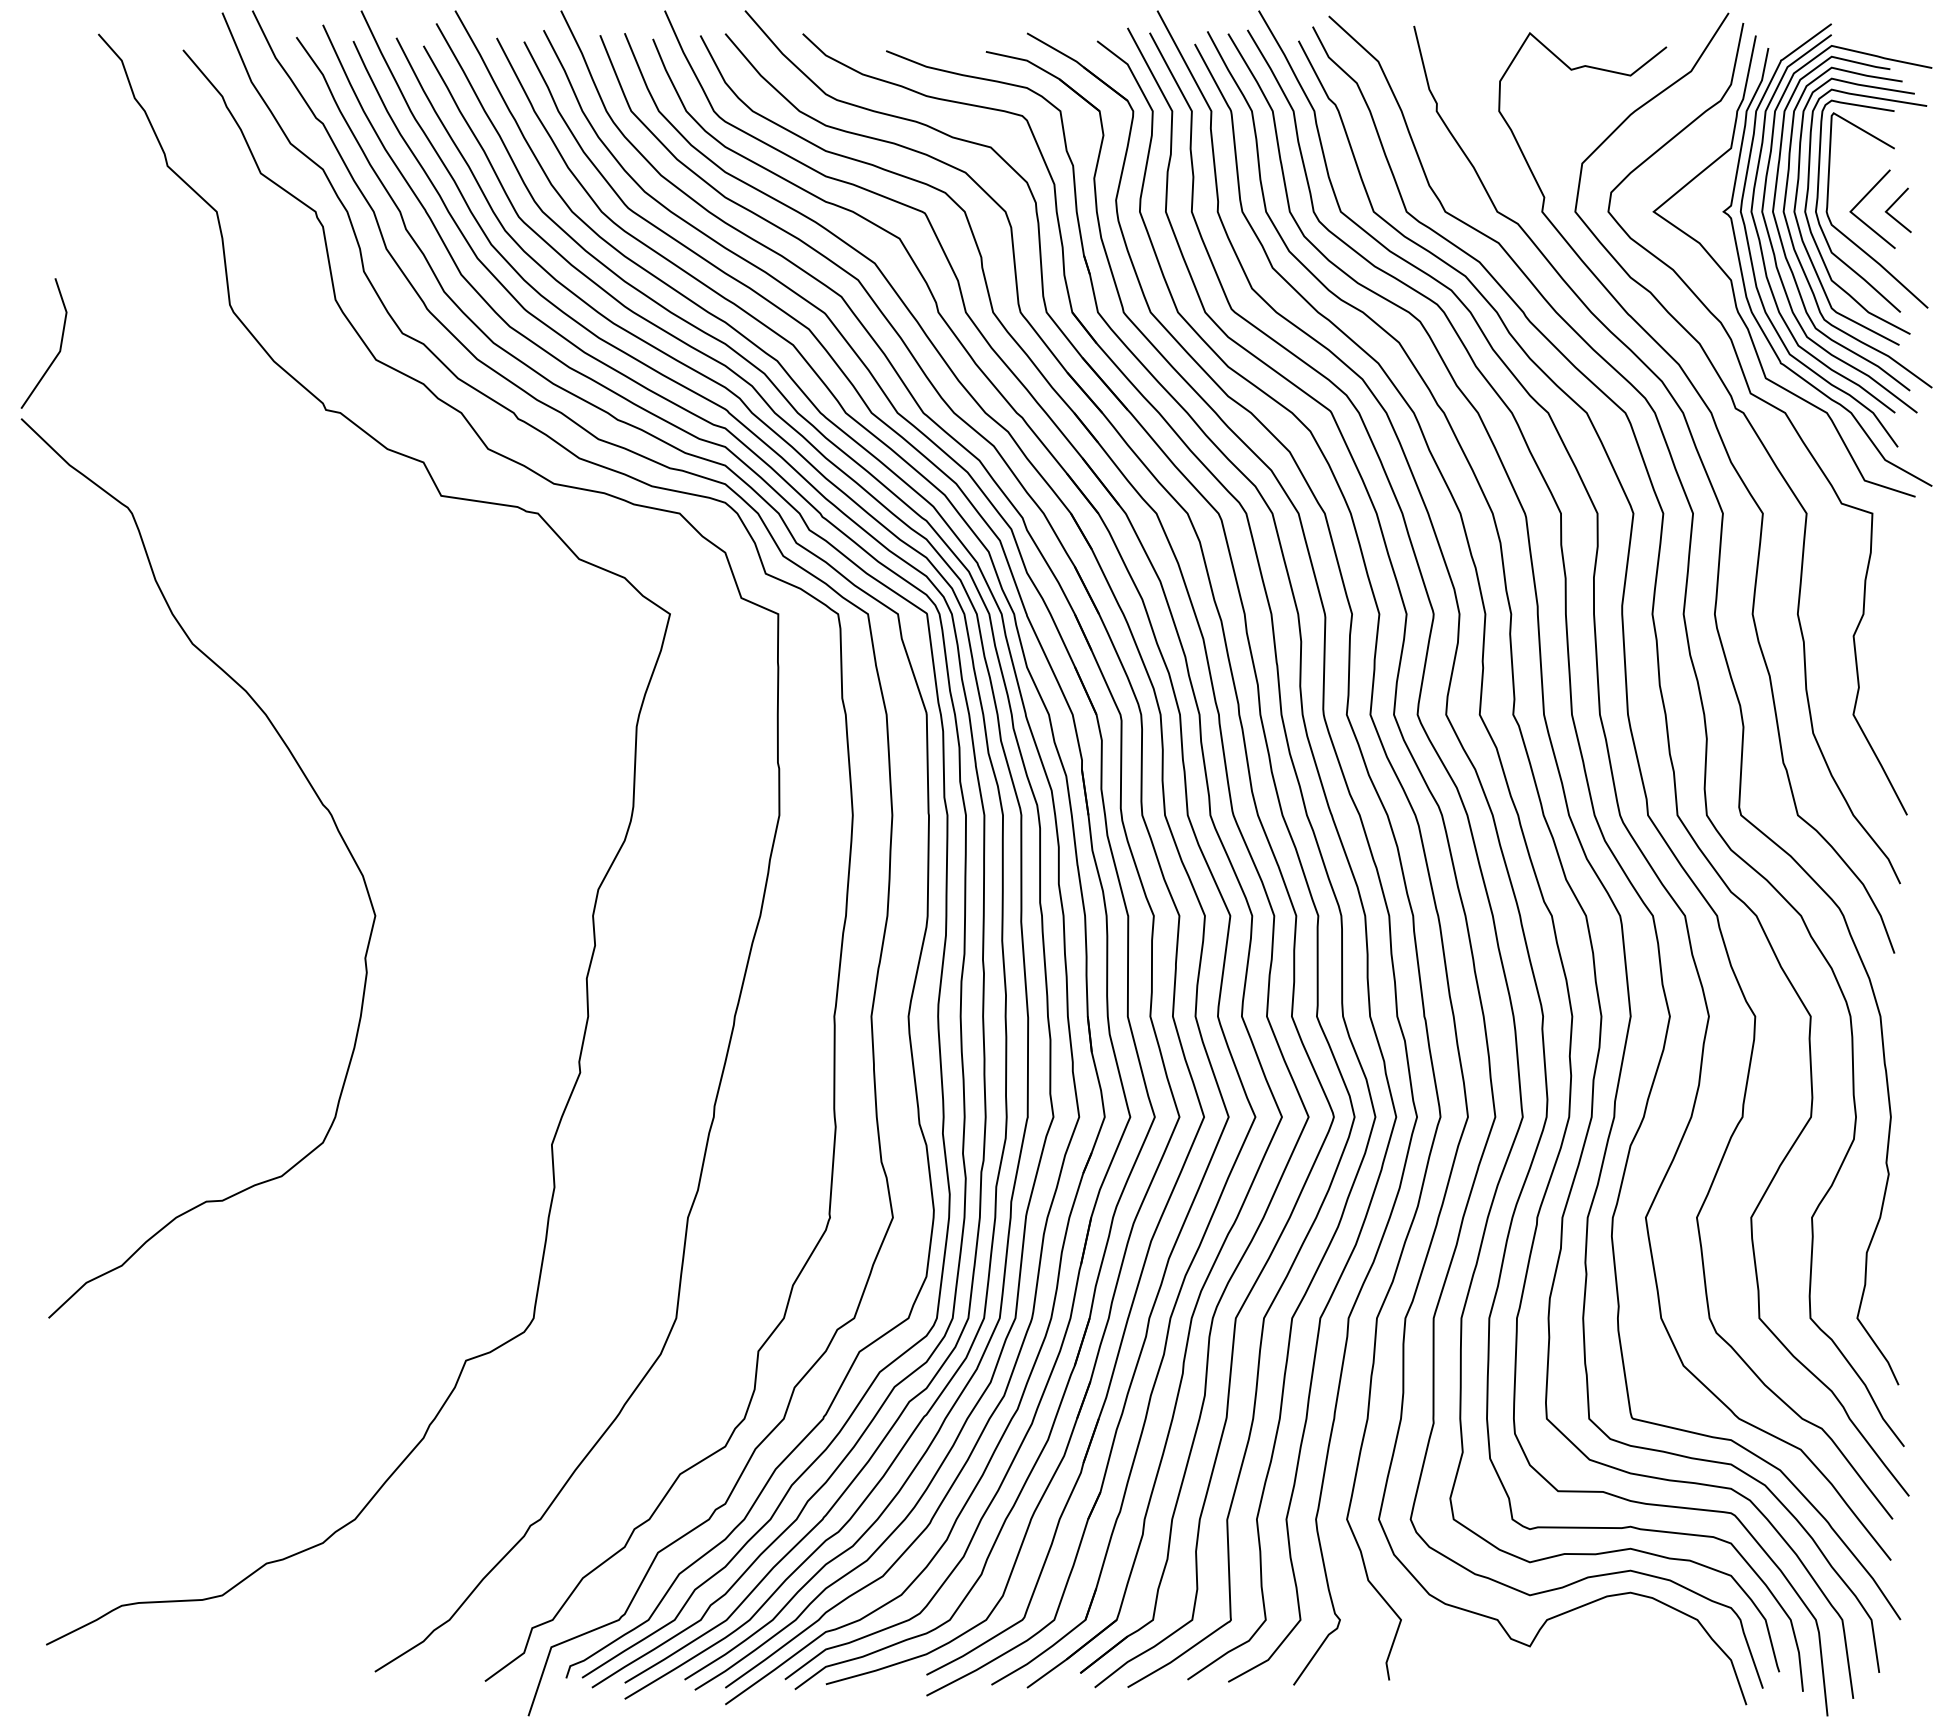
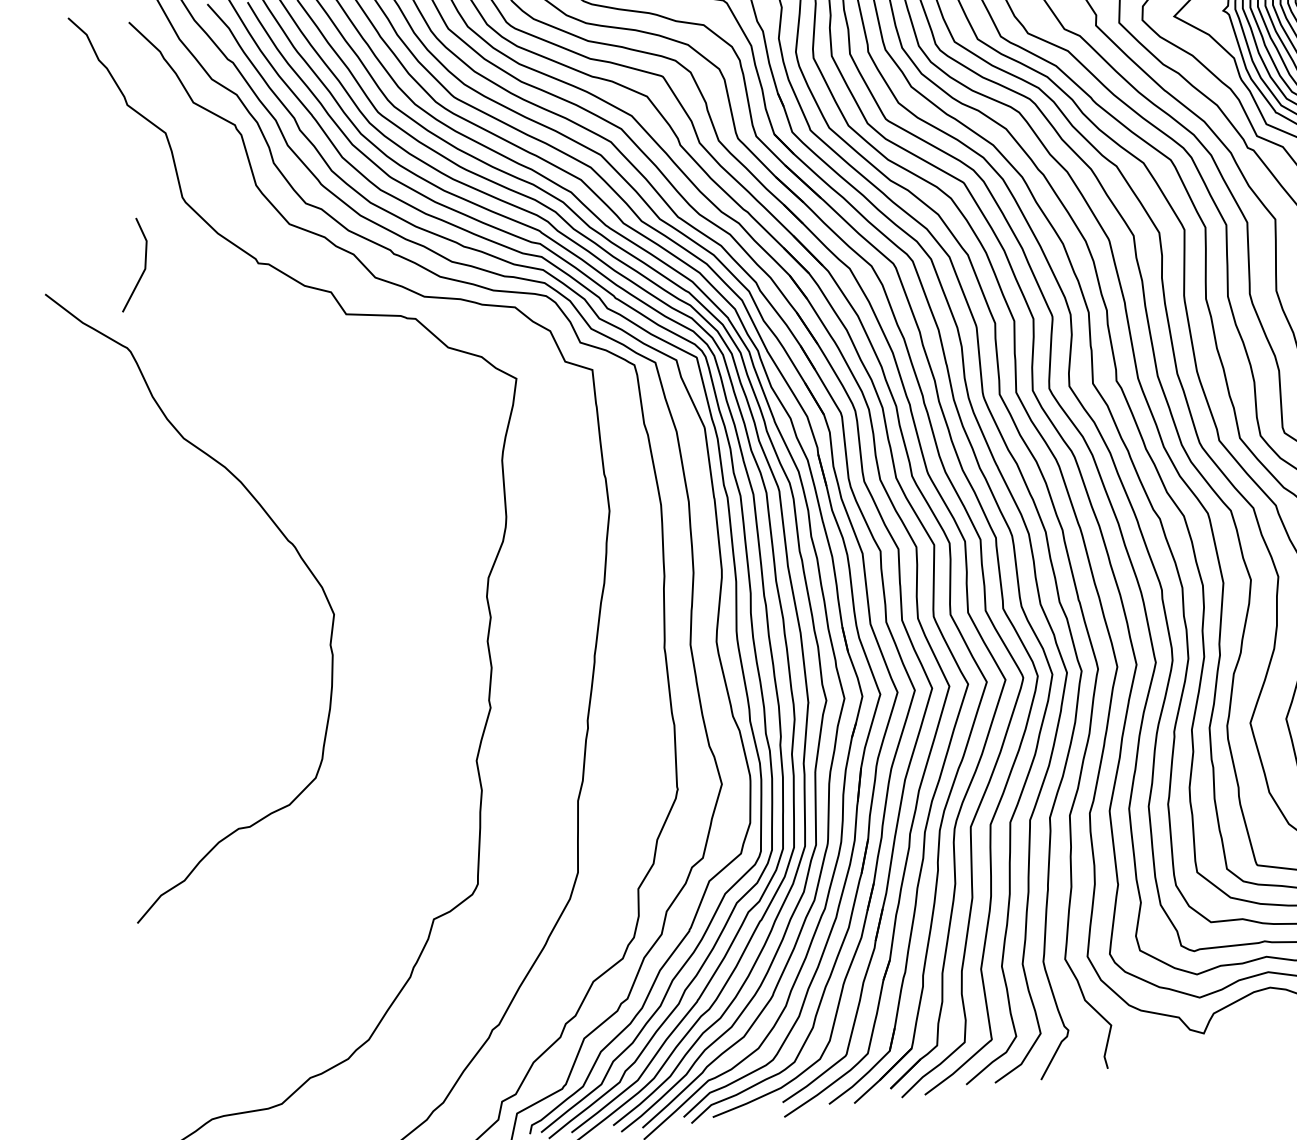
line: (59, 347) -> (144, 266), moved

